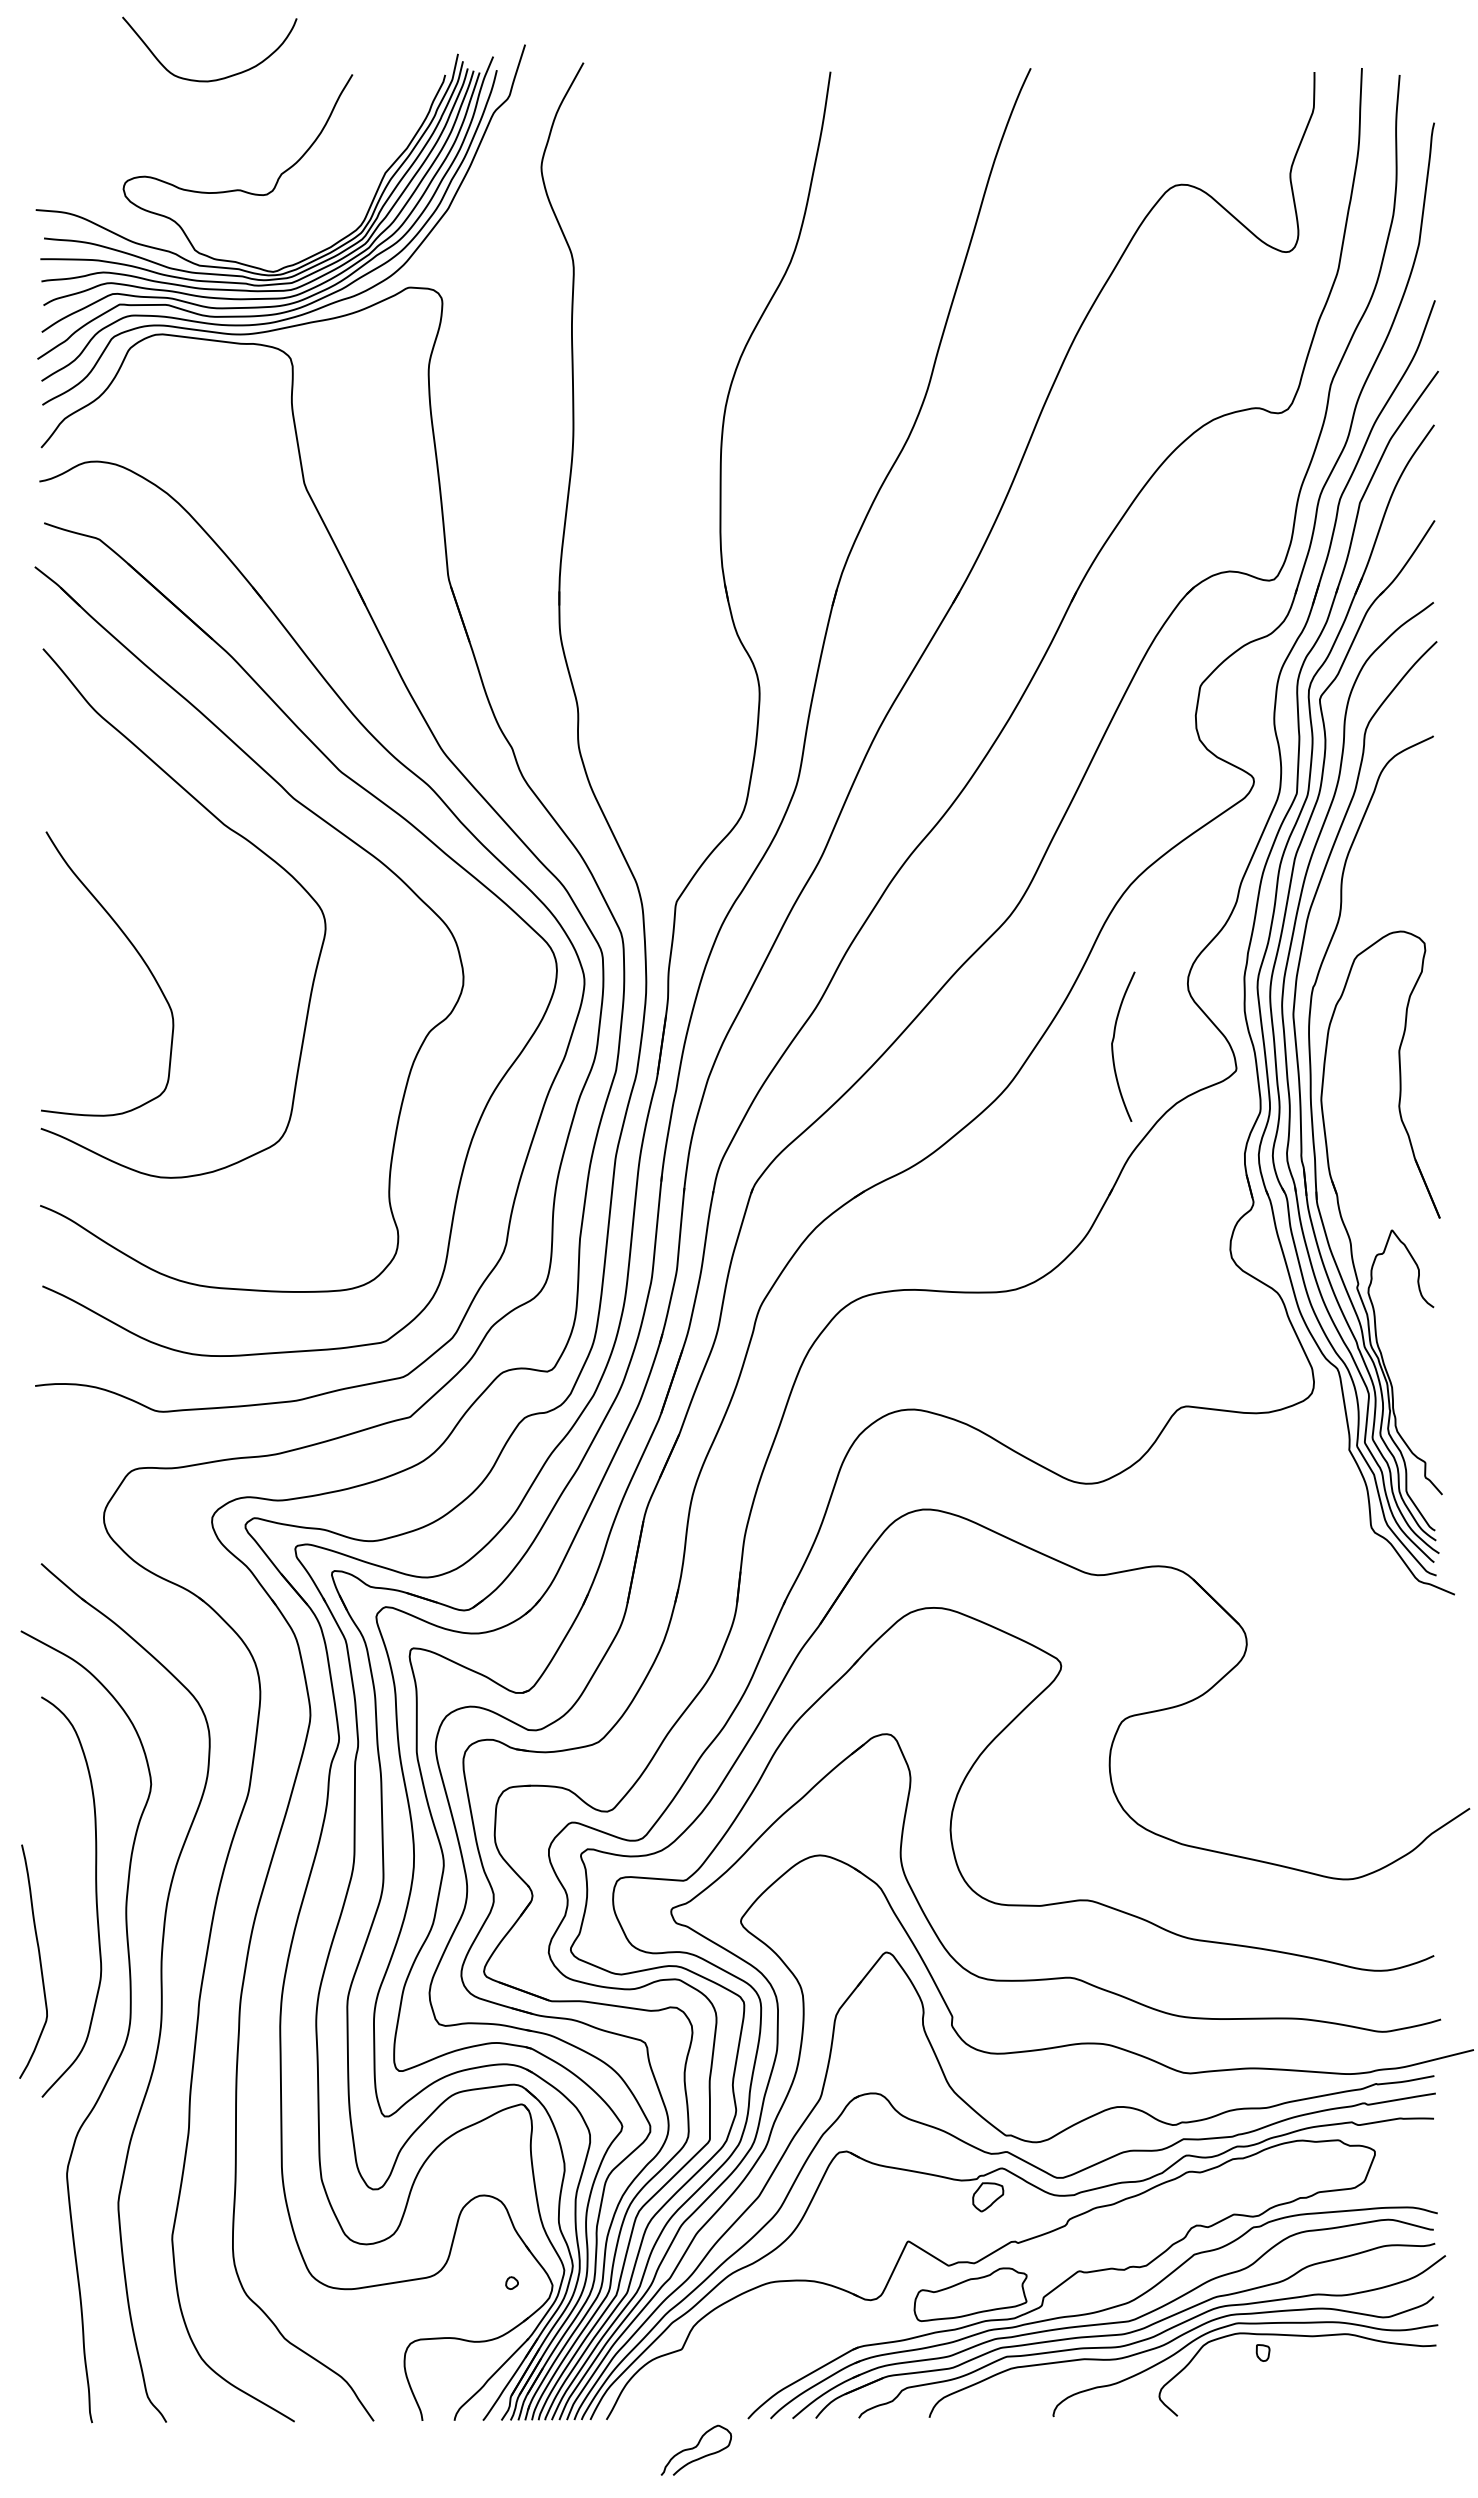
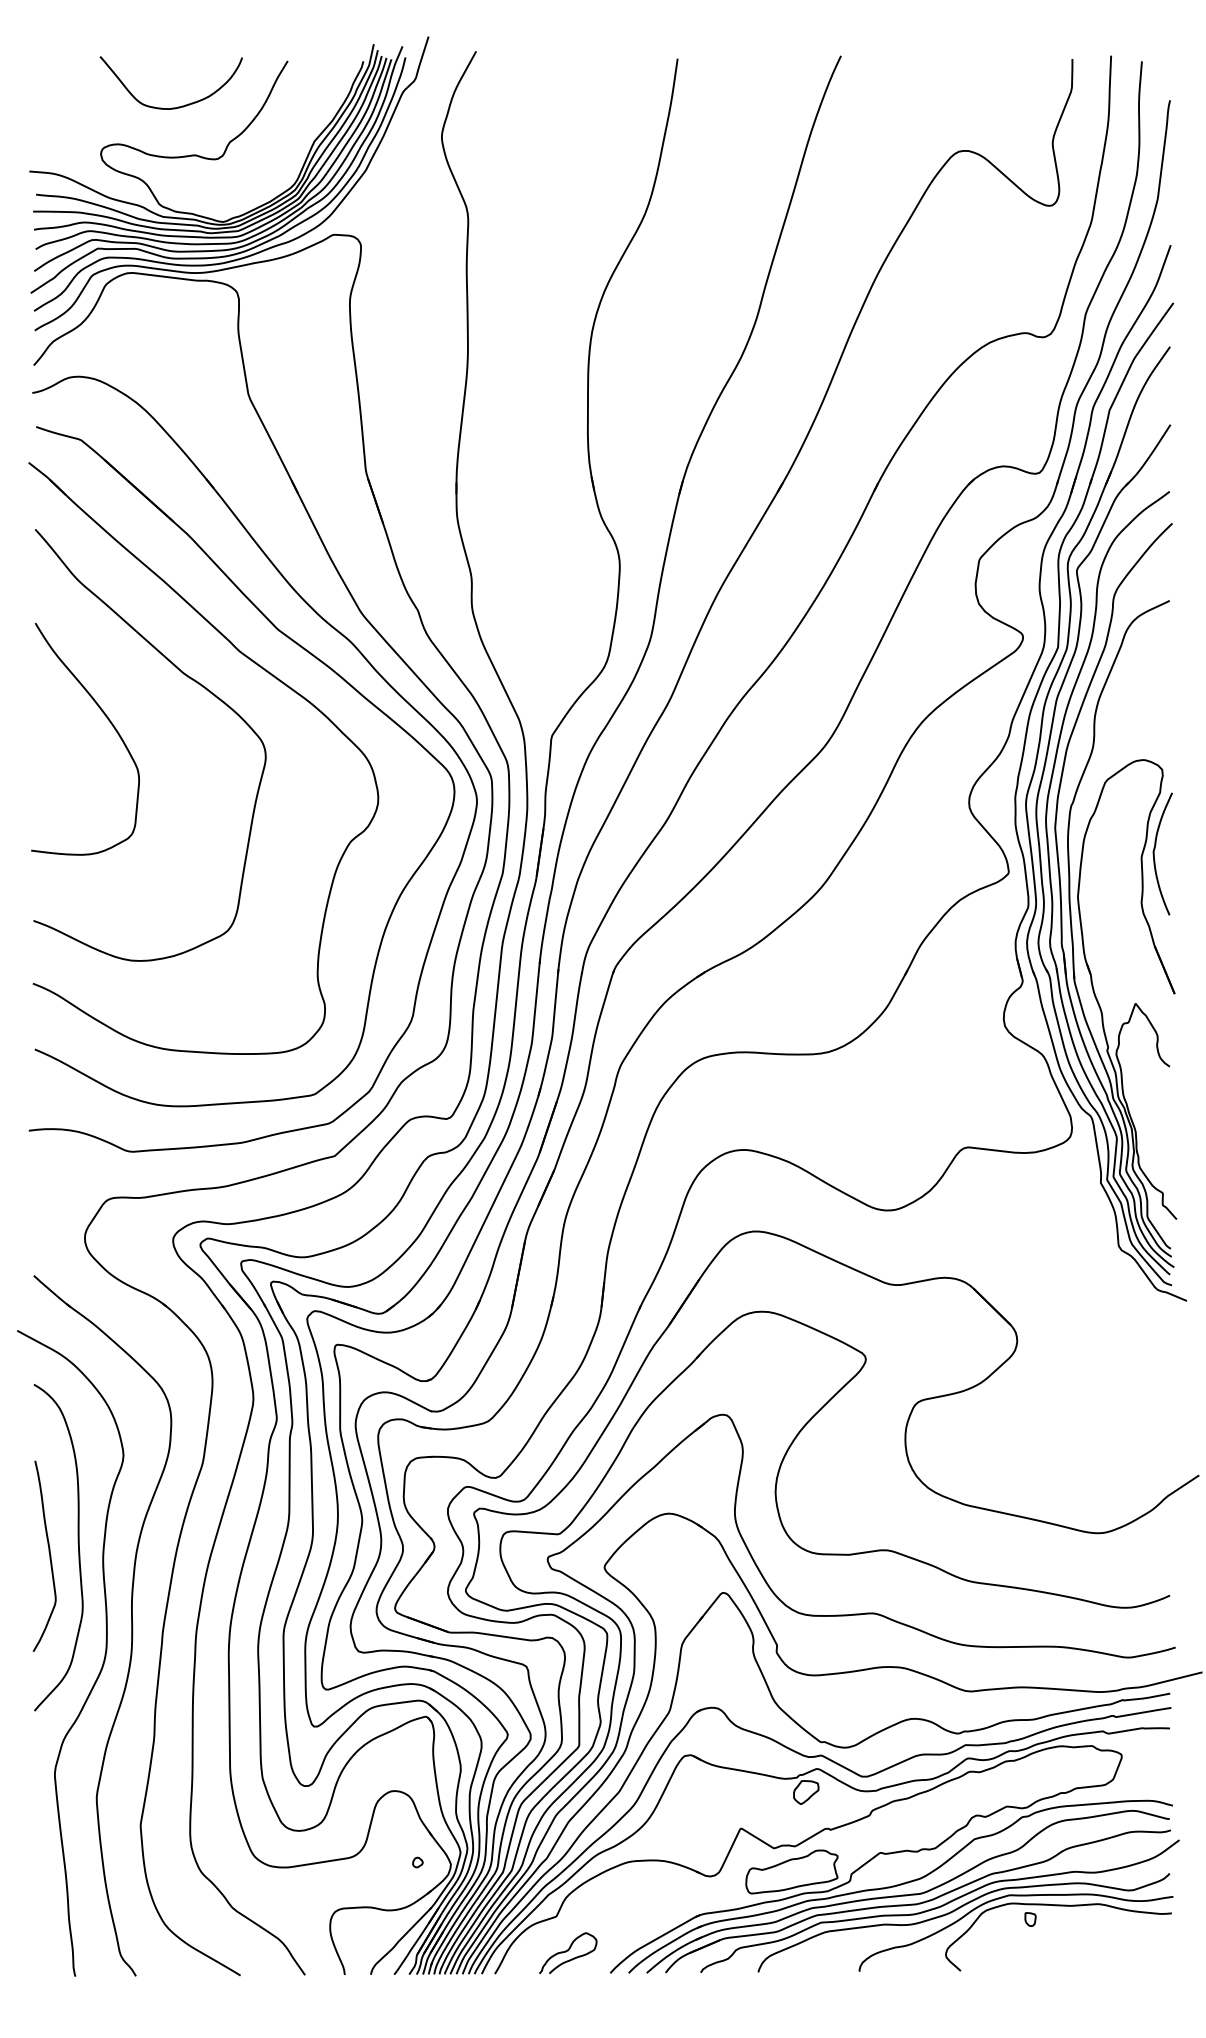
curve: (212, 79) -> (173, 107), moved
curve: (137, 953) -> (109, 722), moved
curve: (1113, 1046) -> (1154, 853), moved
curve: (39, 1961) -> (49, 1556), moved
curve: (695, 2448) -> (567, 1951), moved

